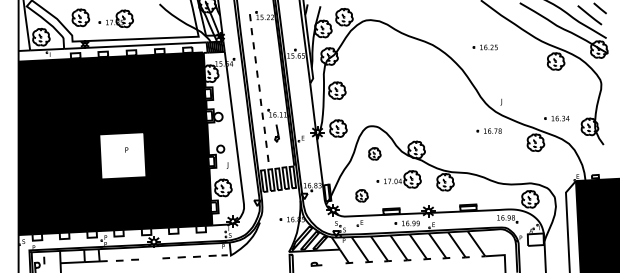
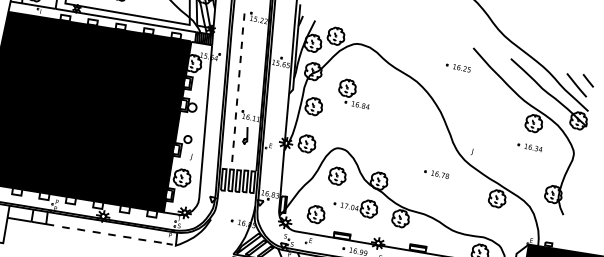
part: (484, 47) -> (457, 67), moved
part: (374, 69) -> (354, 93), added
part: (556, 118) -> (529, 147), moved
part: (488, 130) -> (436, 173), moved
part: (374, 153) -> (337, 175), size x1.43
fill: (122, 155) -> (90, 125), added
part: (361, 195) -> (316, 214), size x1.43
line: (150, 258) -> (96, 231), added

